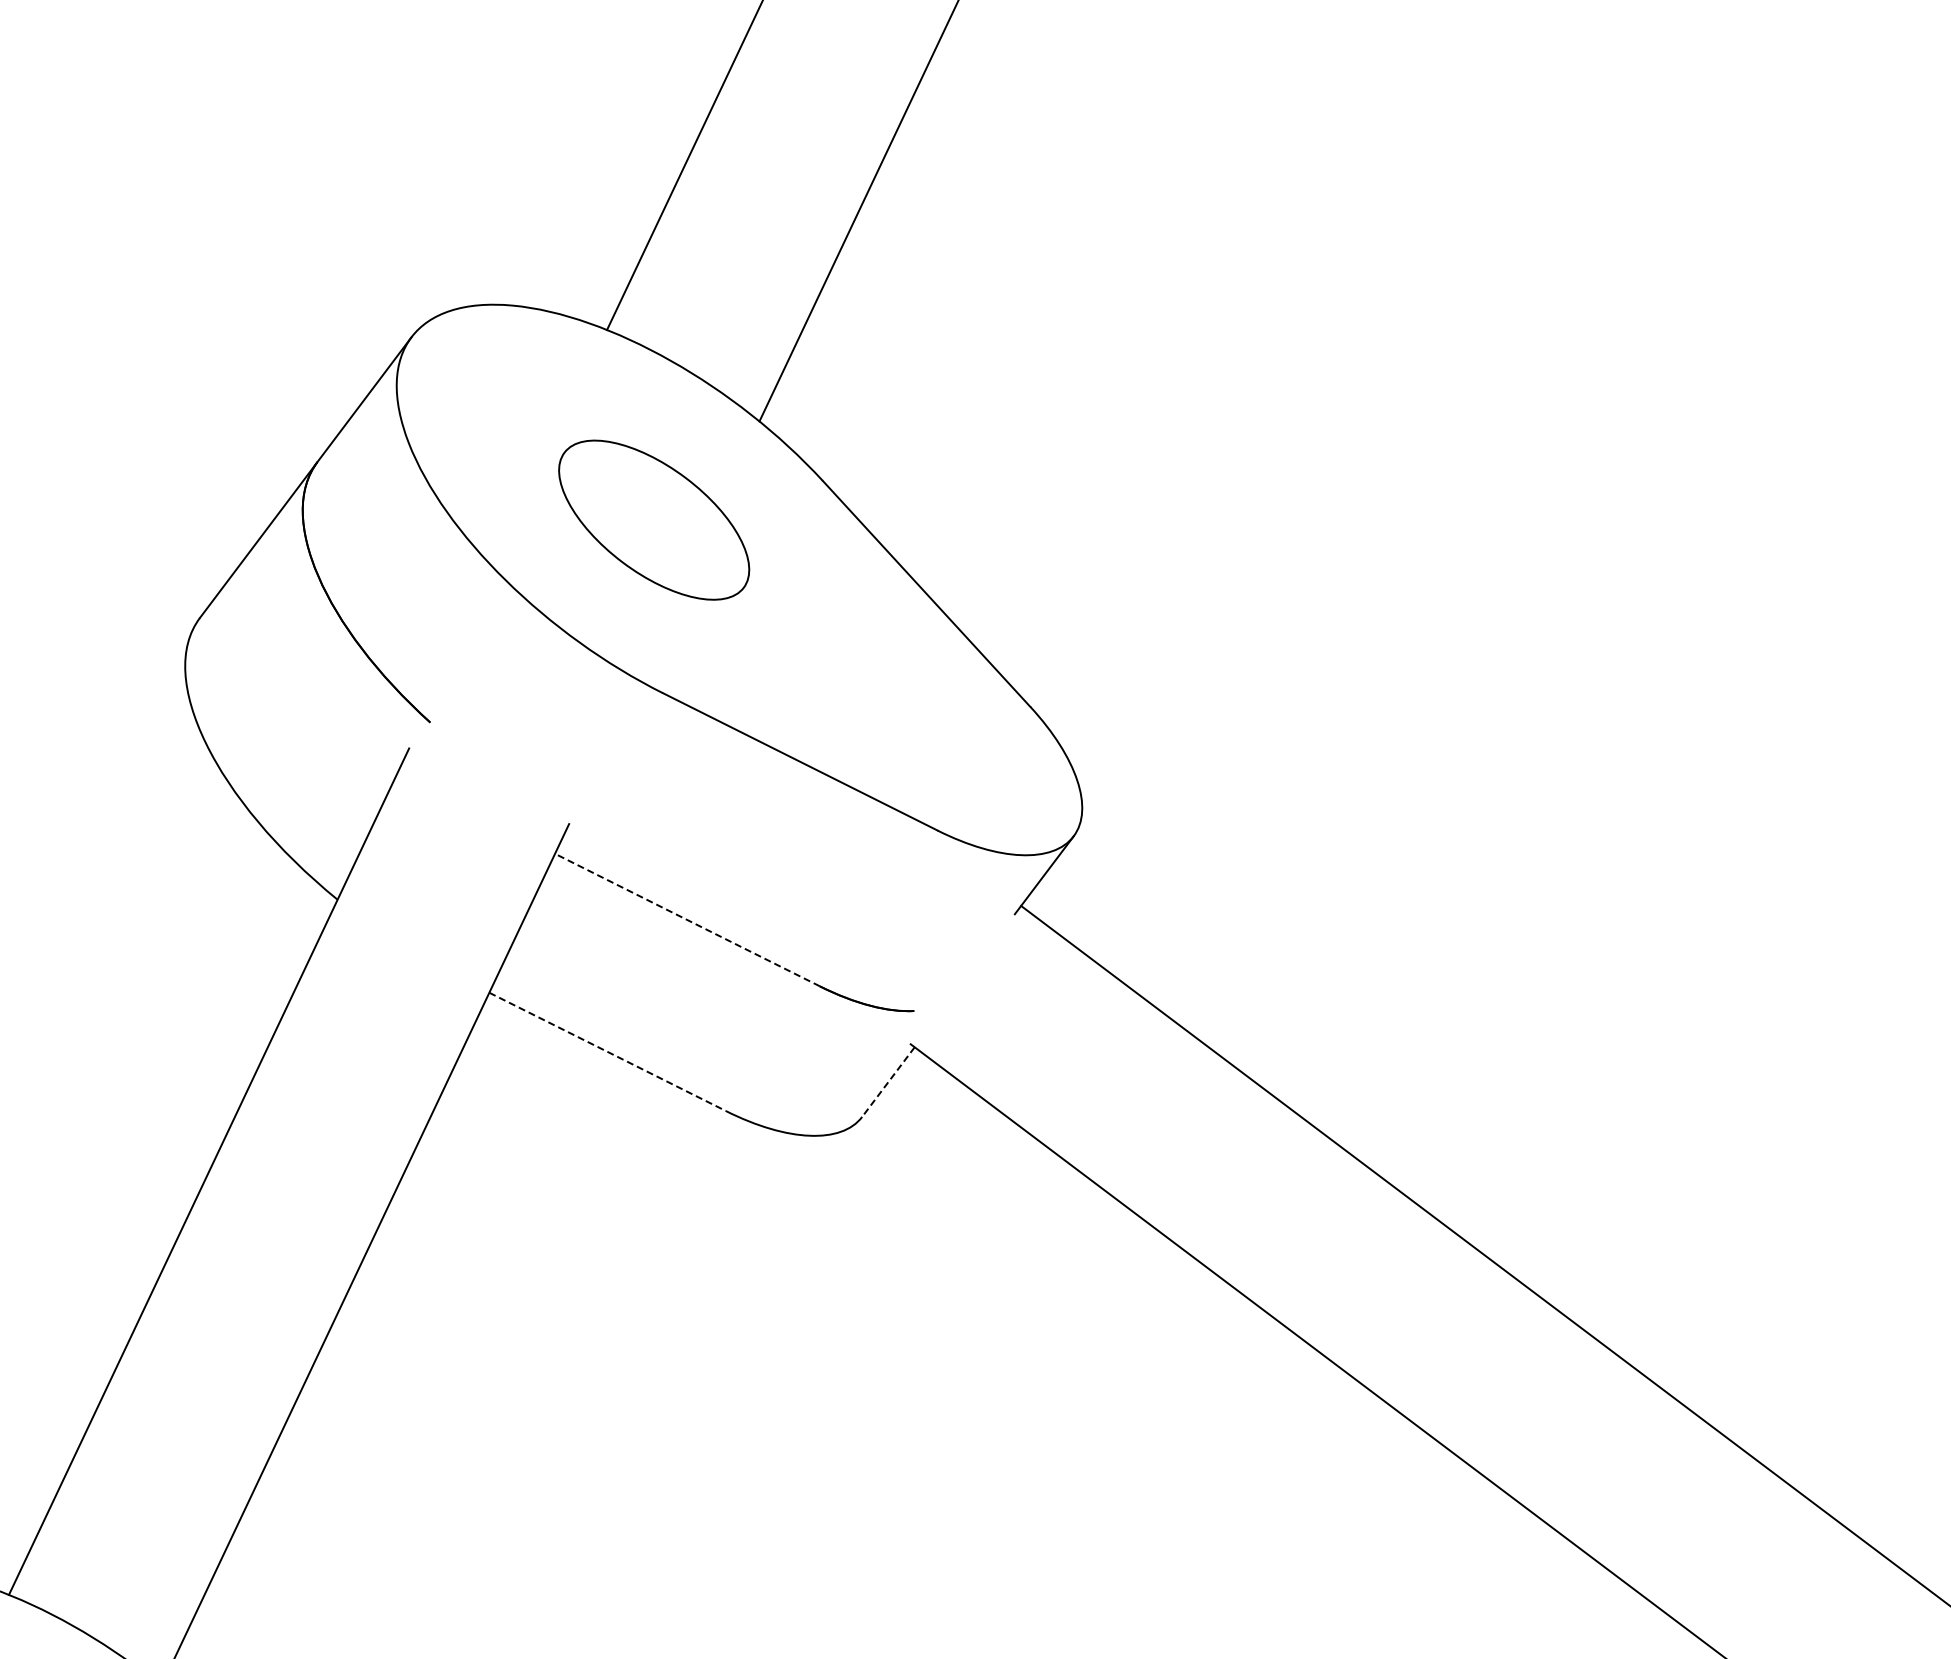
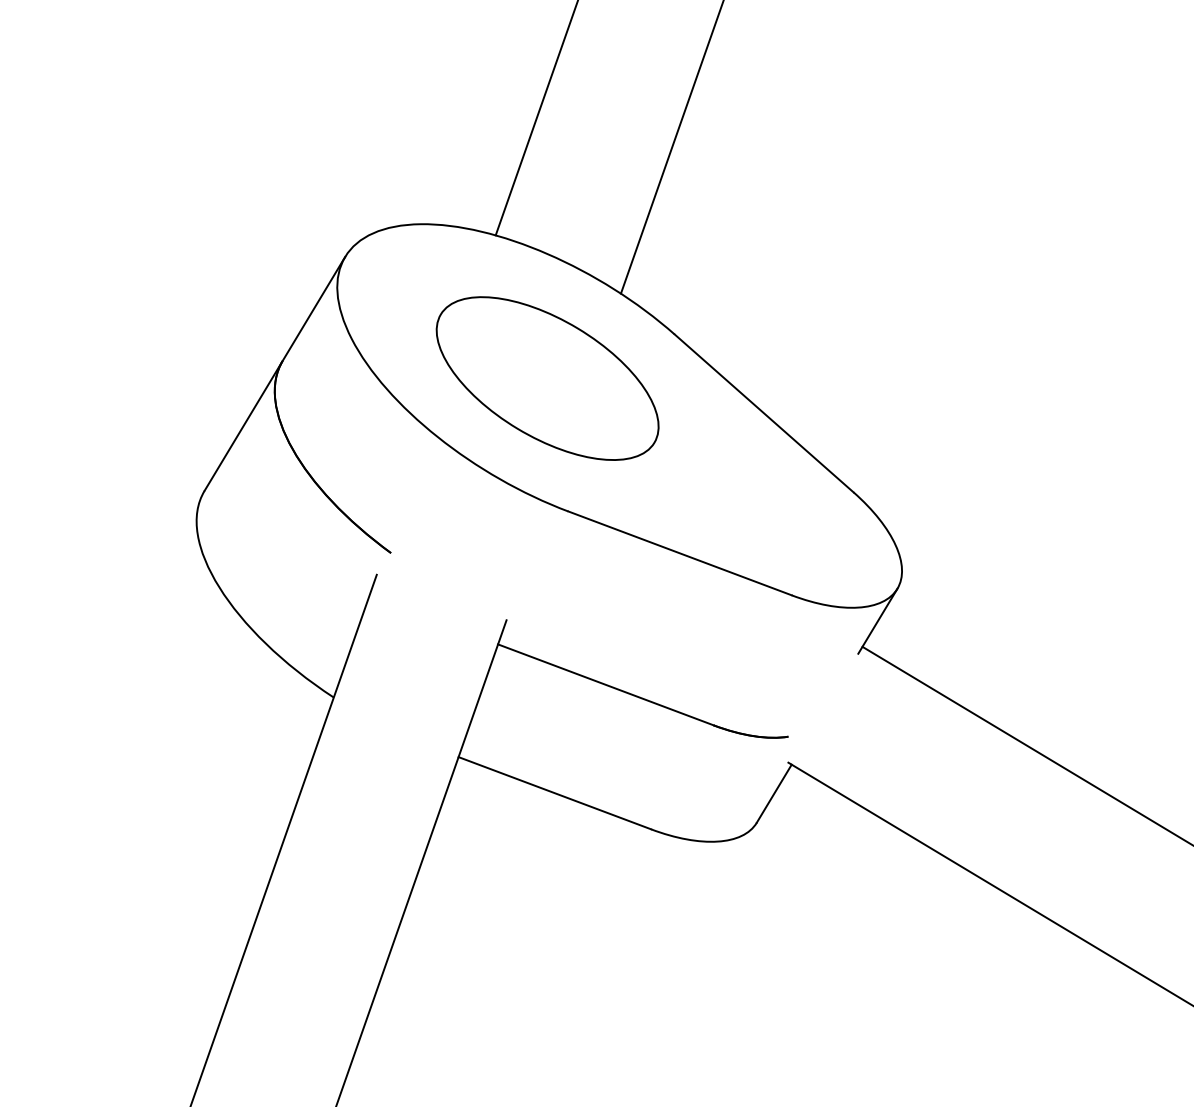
part: (653, 519) -> (547, 378), size x1.43
line: (687, 919) -> (605, 684), dashed -> solid
line: (608, 1052) -> (555, 793), dashed -> solid
line: (888, 1082) -> (774, 794), dashed -> solid

